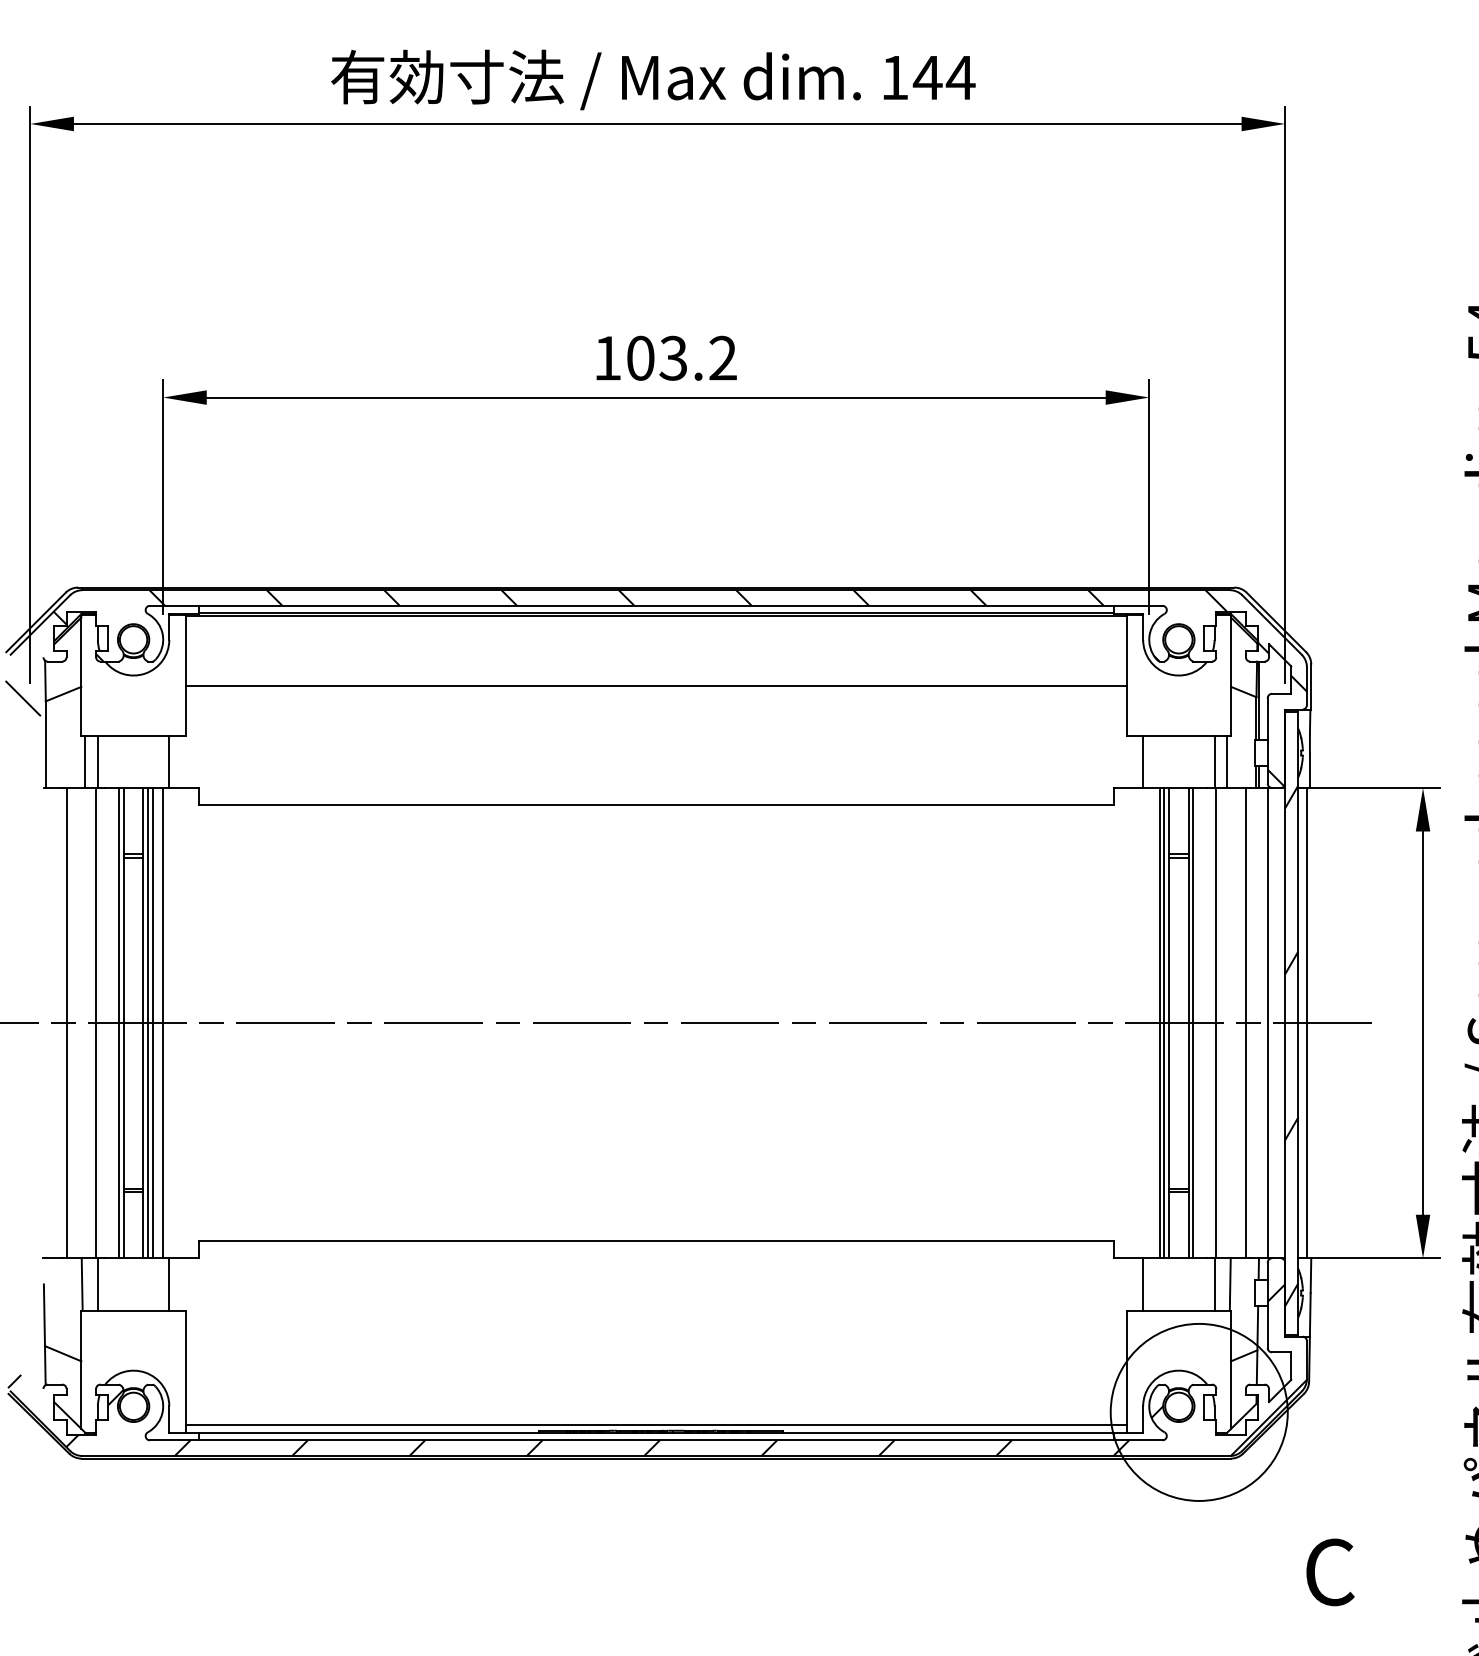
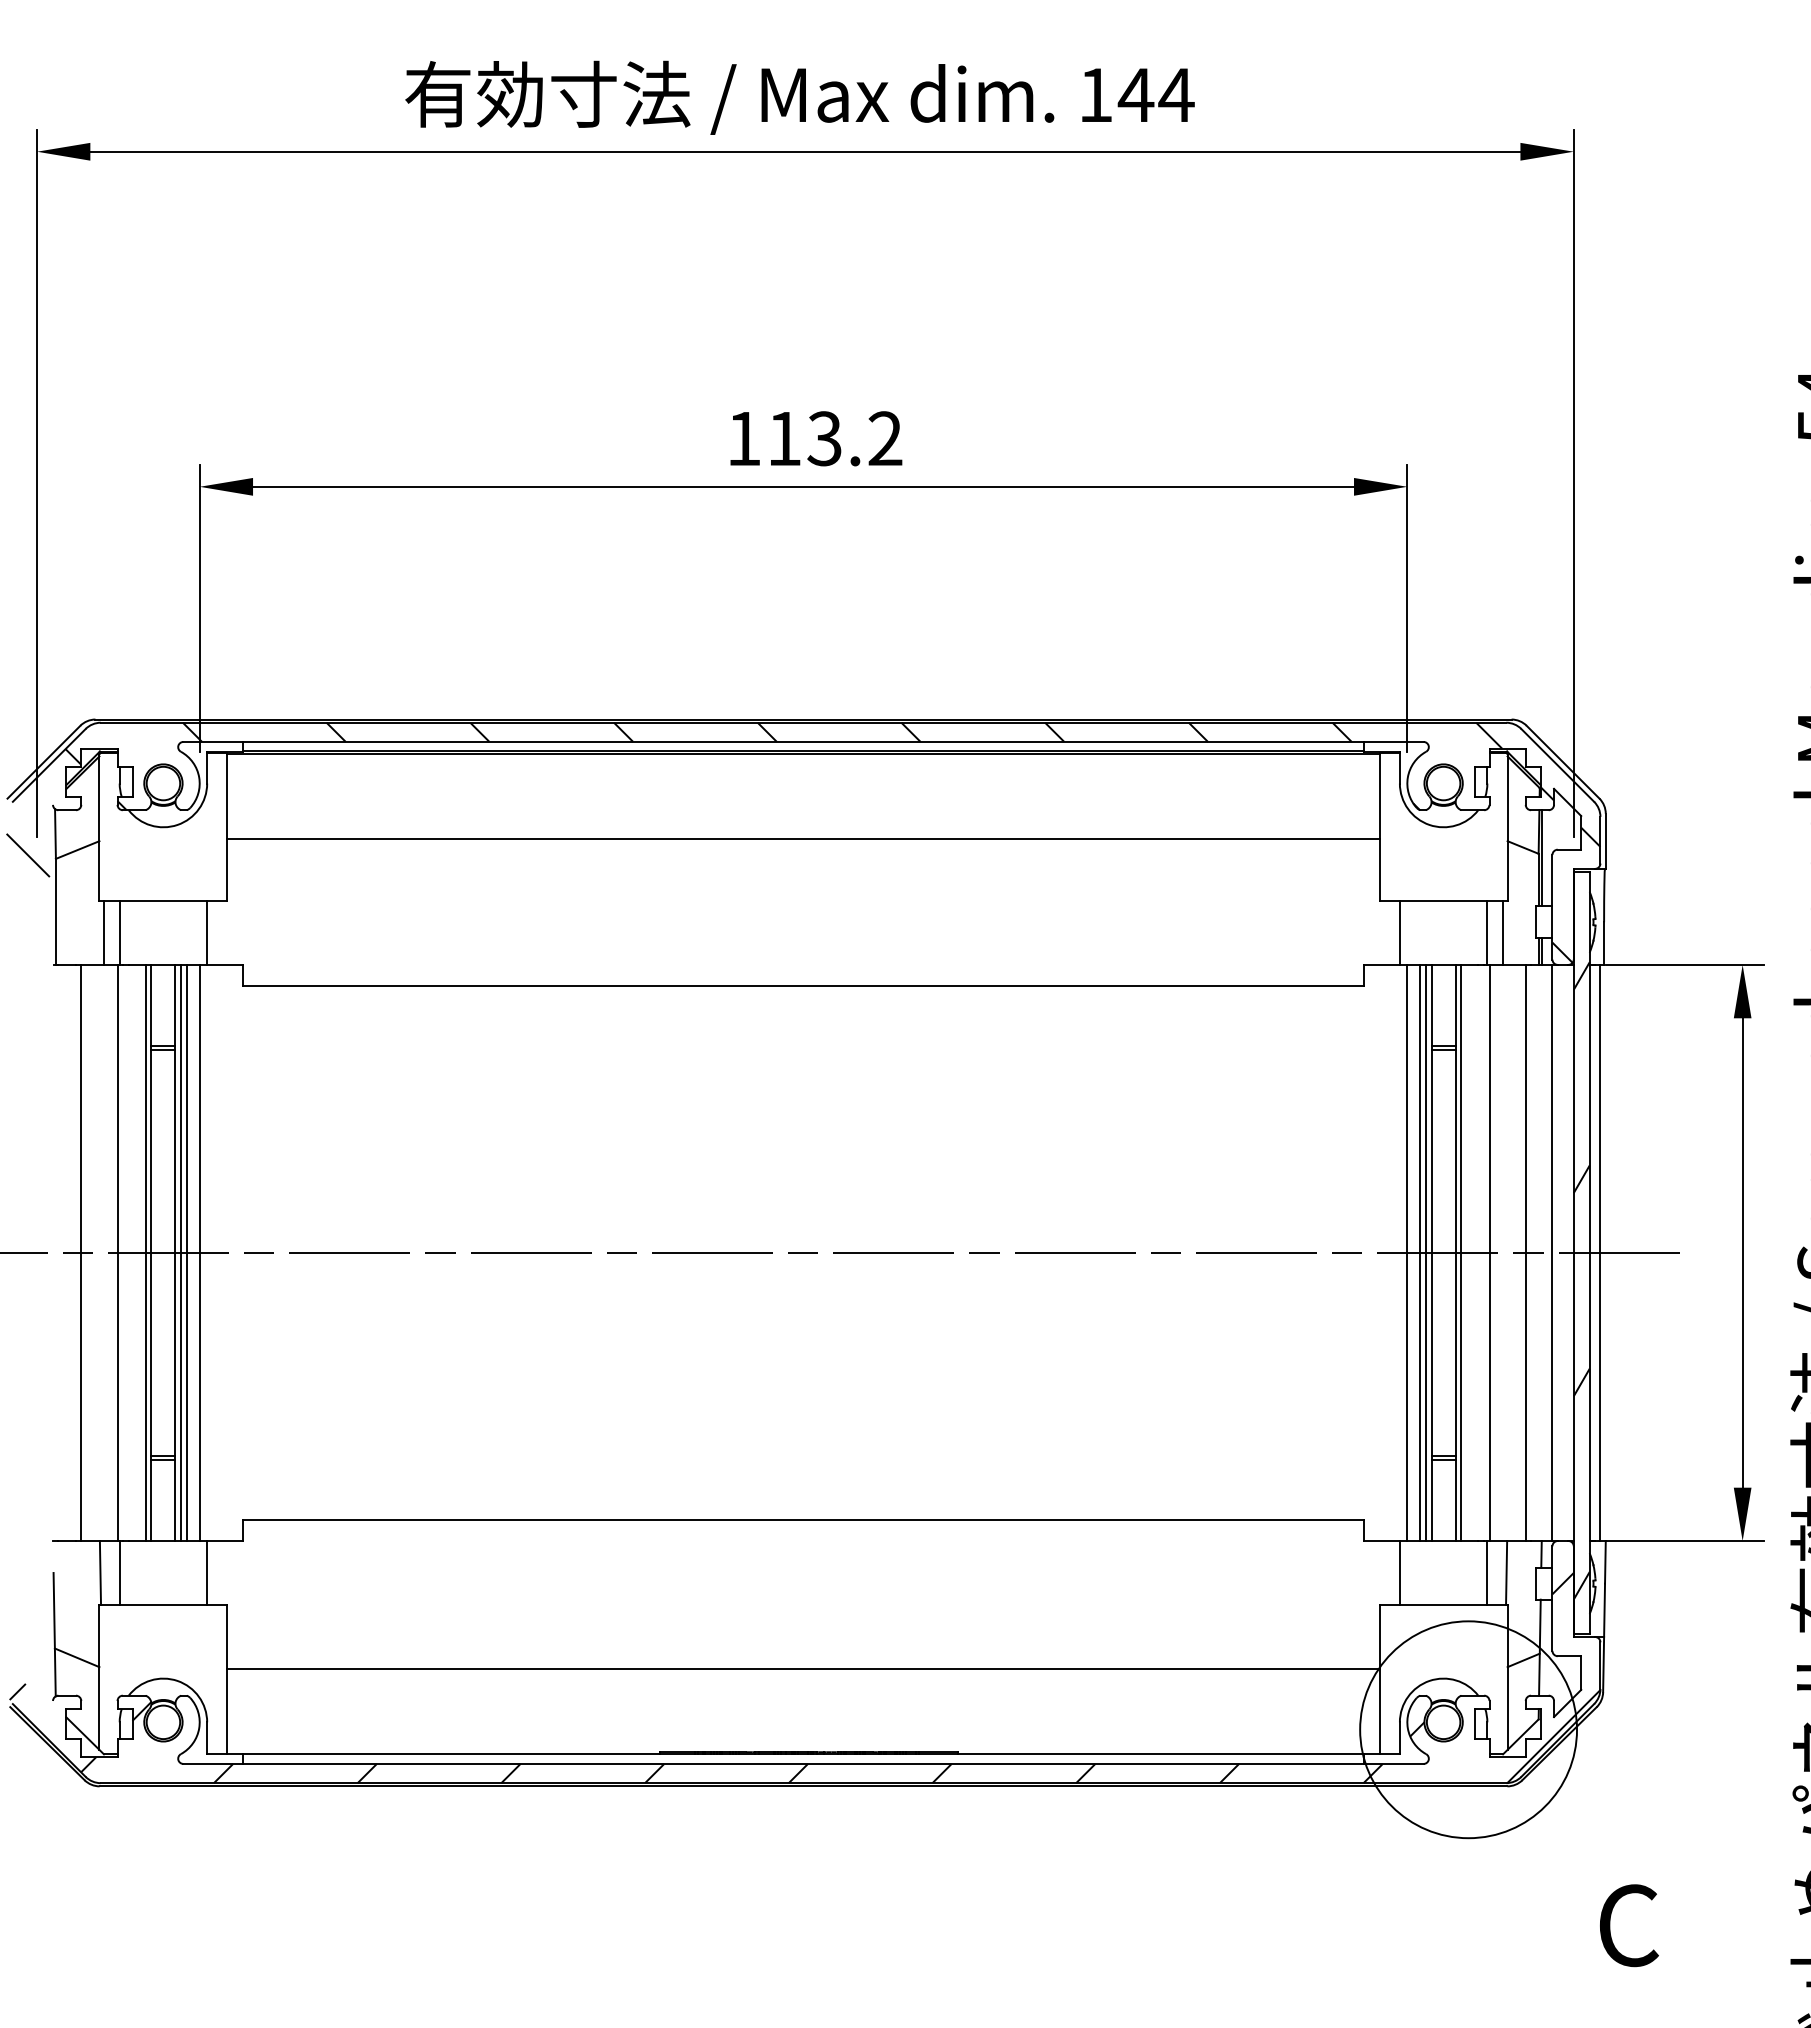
text: (640, 358) -> (784, 438), 103.2 -> 113.2
line: (1149, 1022) -> (1407, 1252), added
line: (656, 1424) -> (803, 1668), moved

